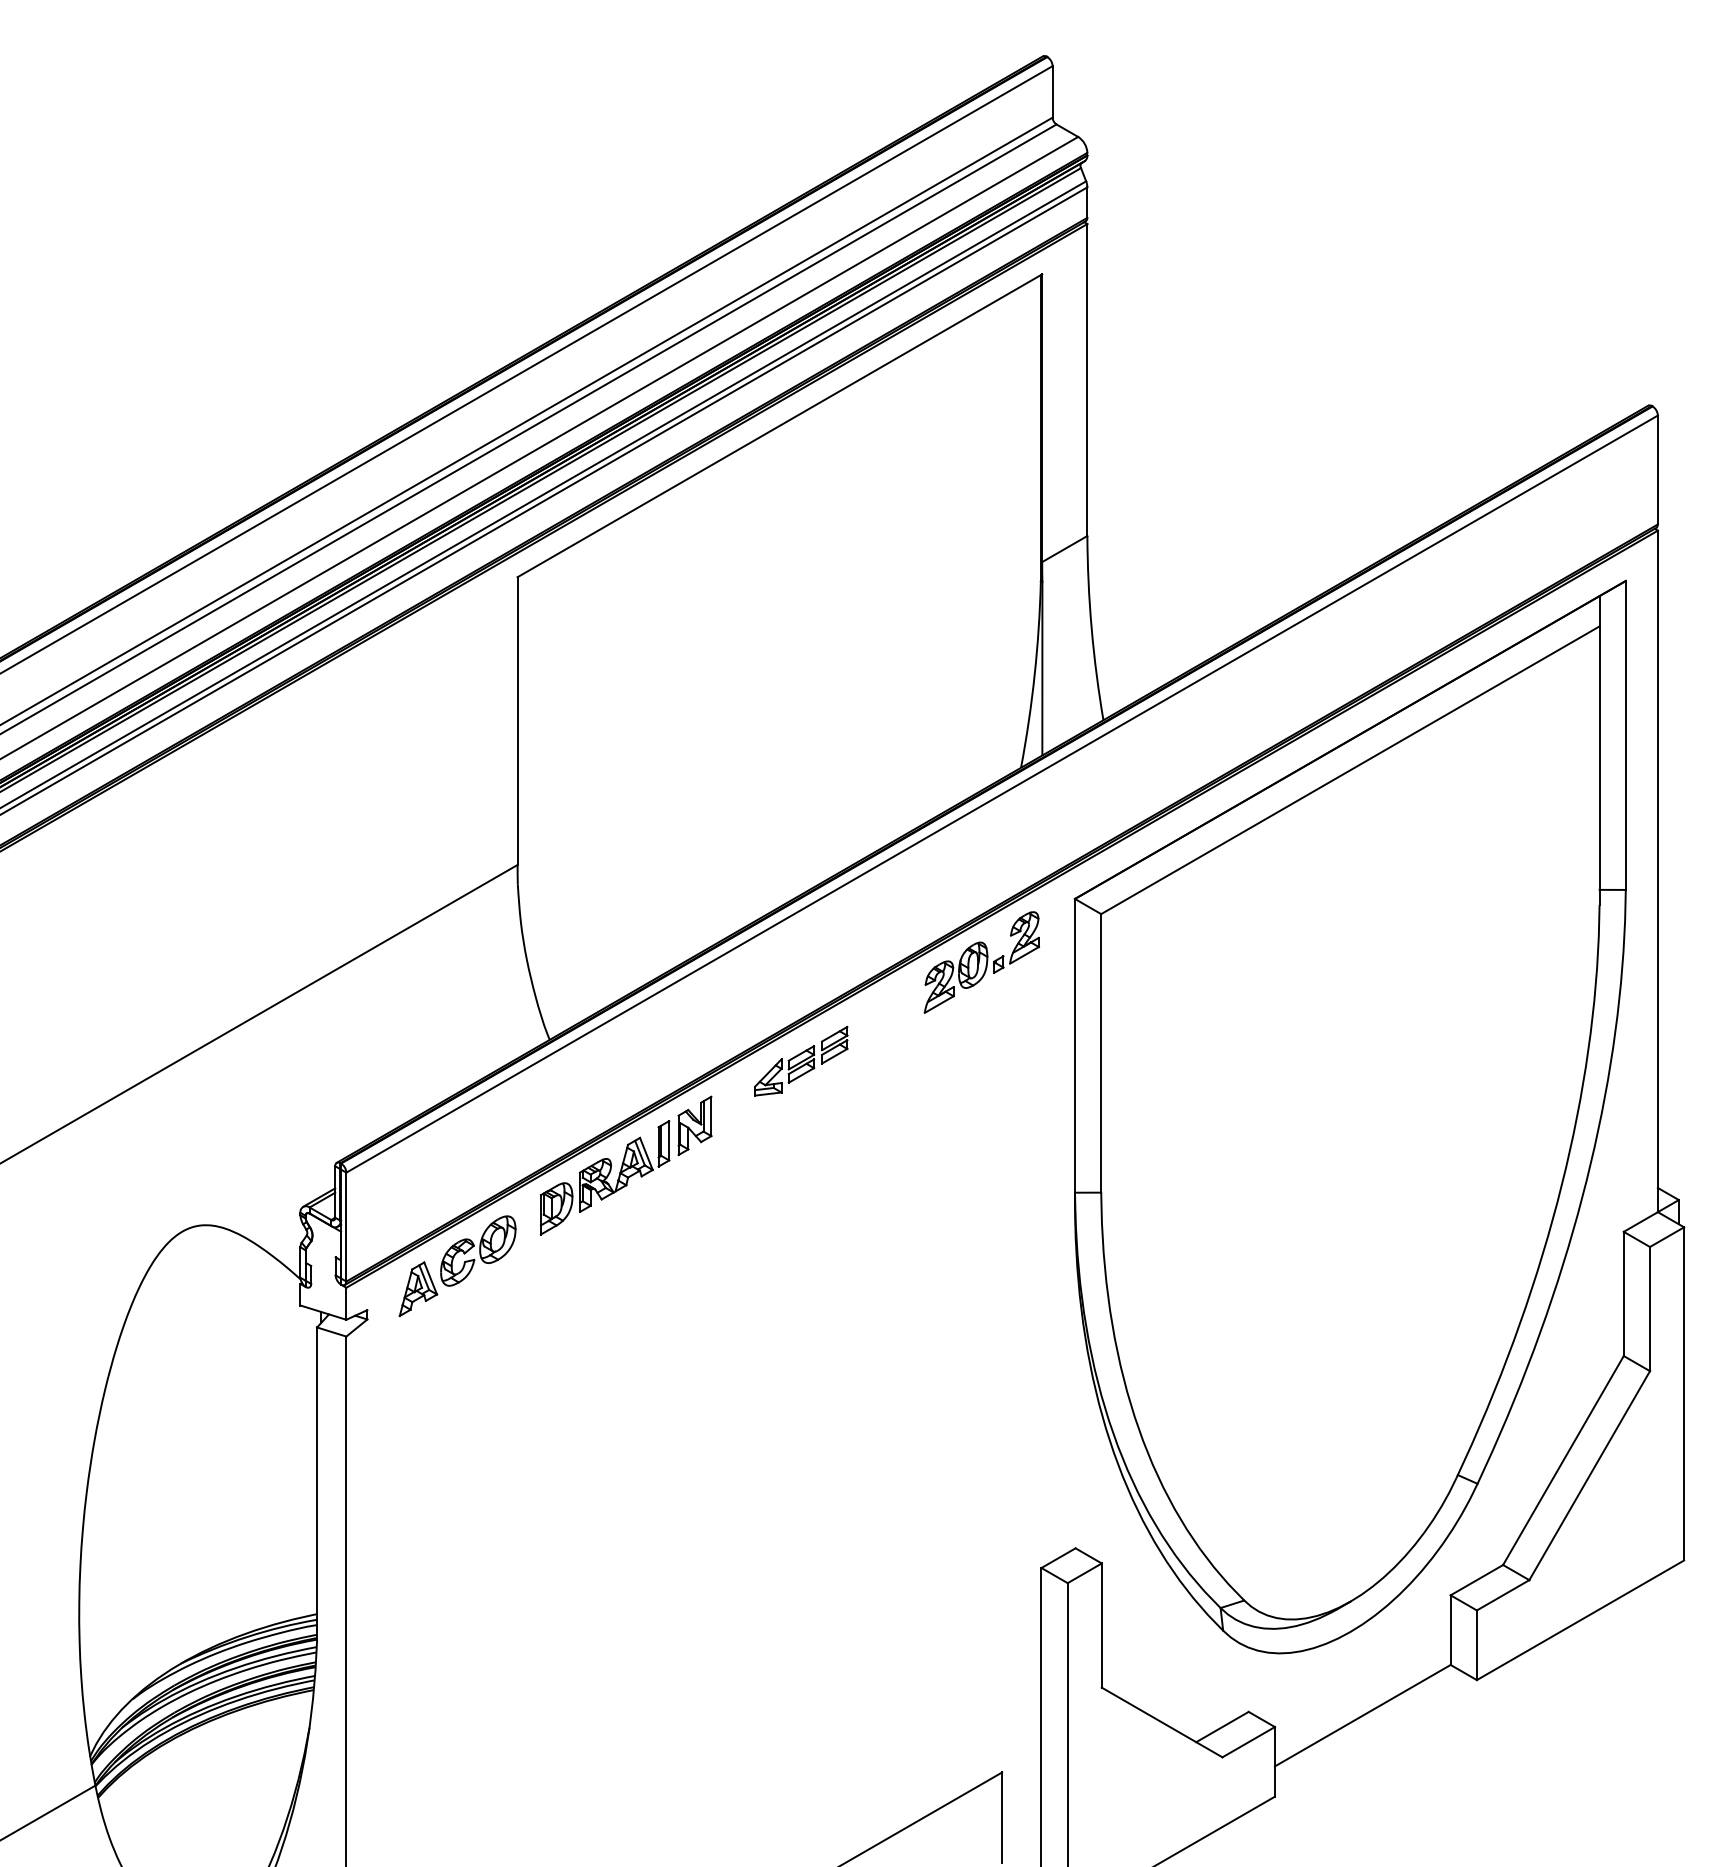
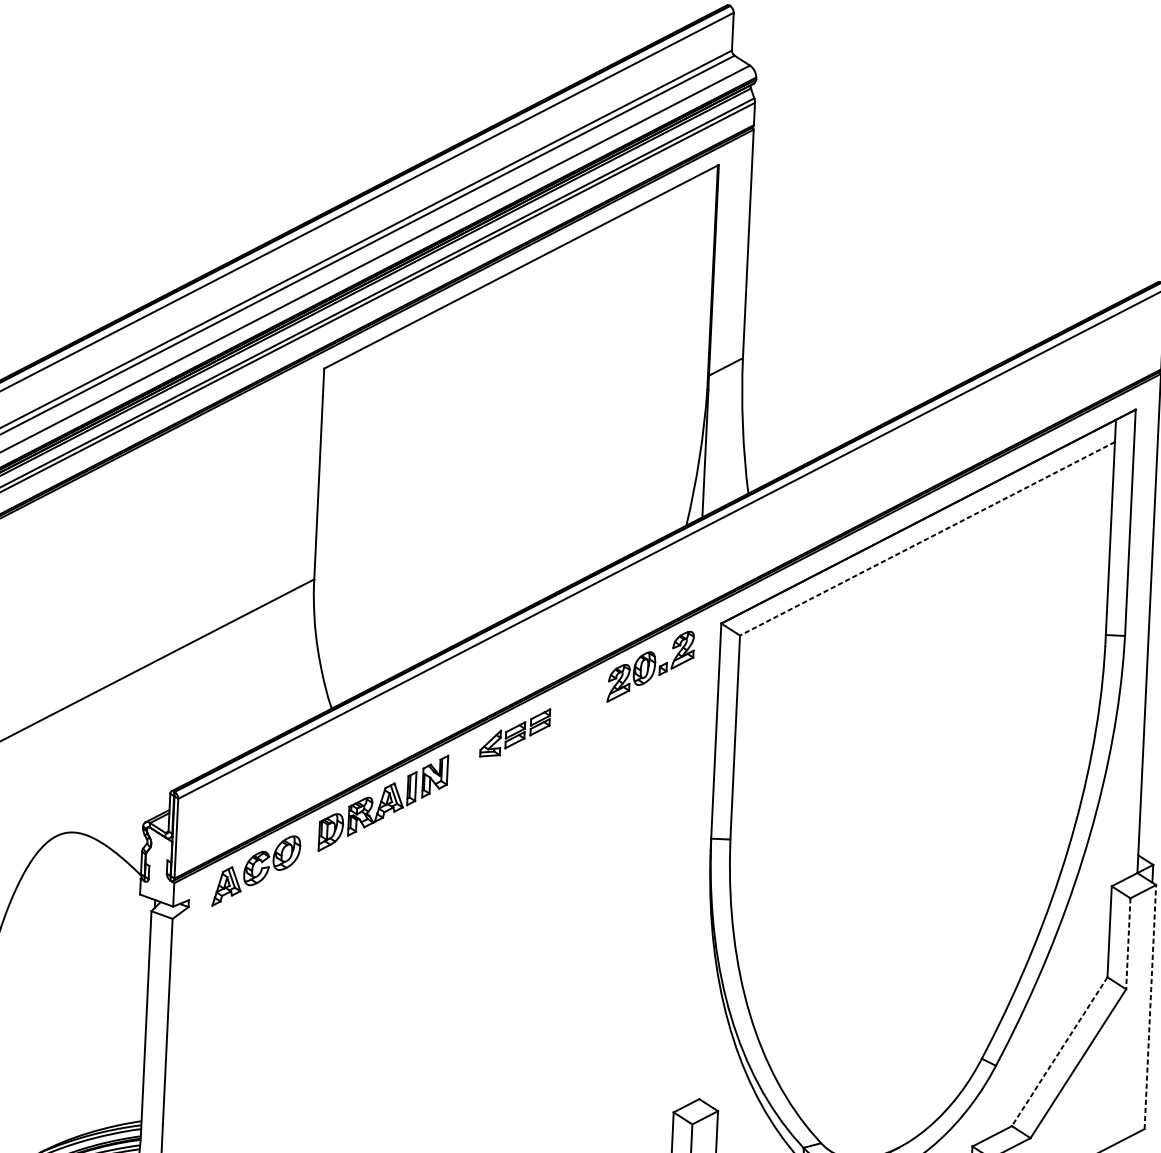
line: (1350, 770) -> (927, 538), solid -> dashed
line: (1650, 1309) -> (1128, 944), solid -> dashed
line: (1684, 1393) -> (1150, 1006), solid -> dashed
line: (1563, 1460) -> (1059, 1051), solid -> dashed

